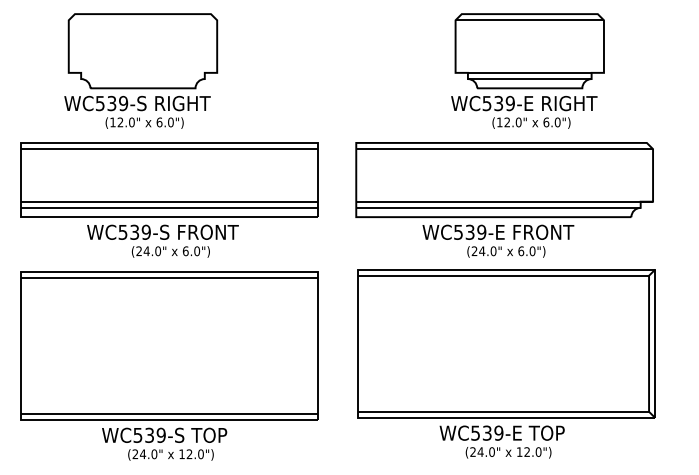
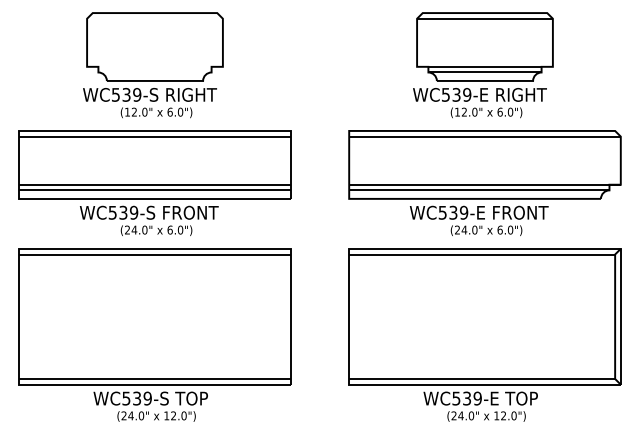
part: (141, 71) -> (153, 65), moved
part: (504, 199) -> (484, 182), moved
part: (506, 363) -> (484, 334), moved

